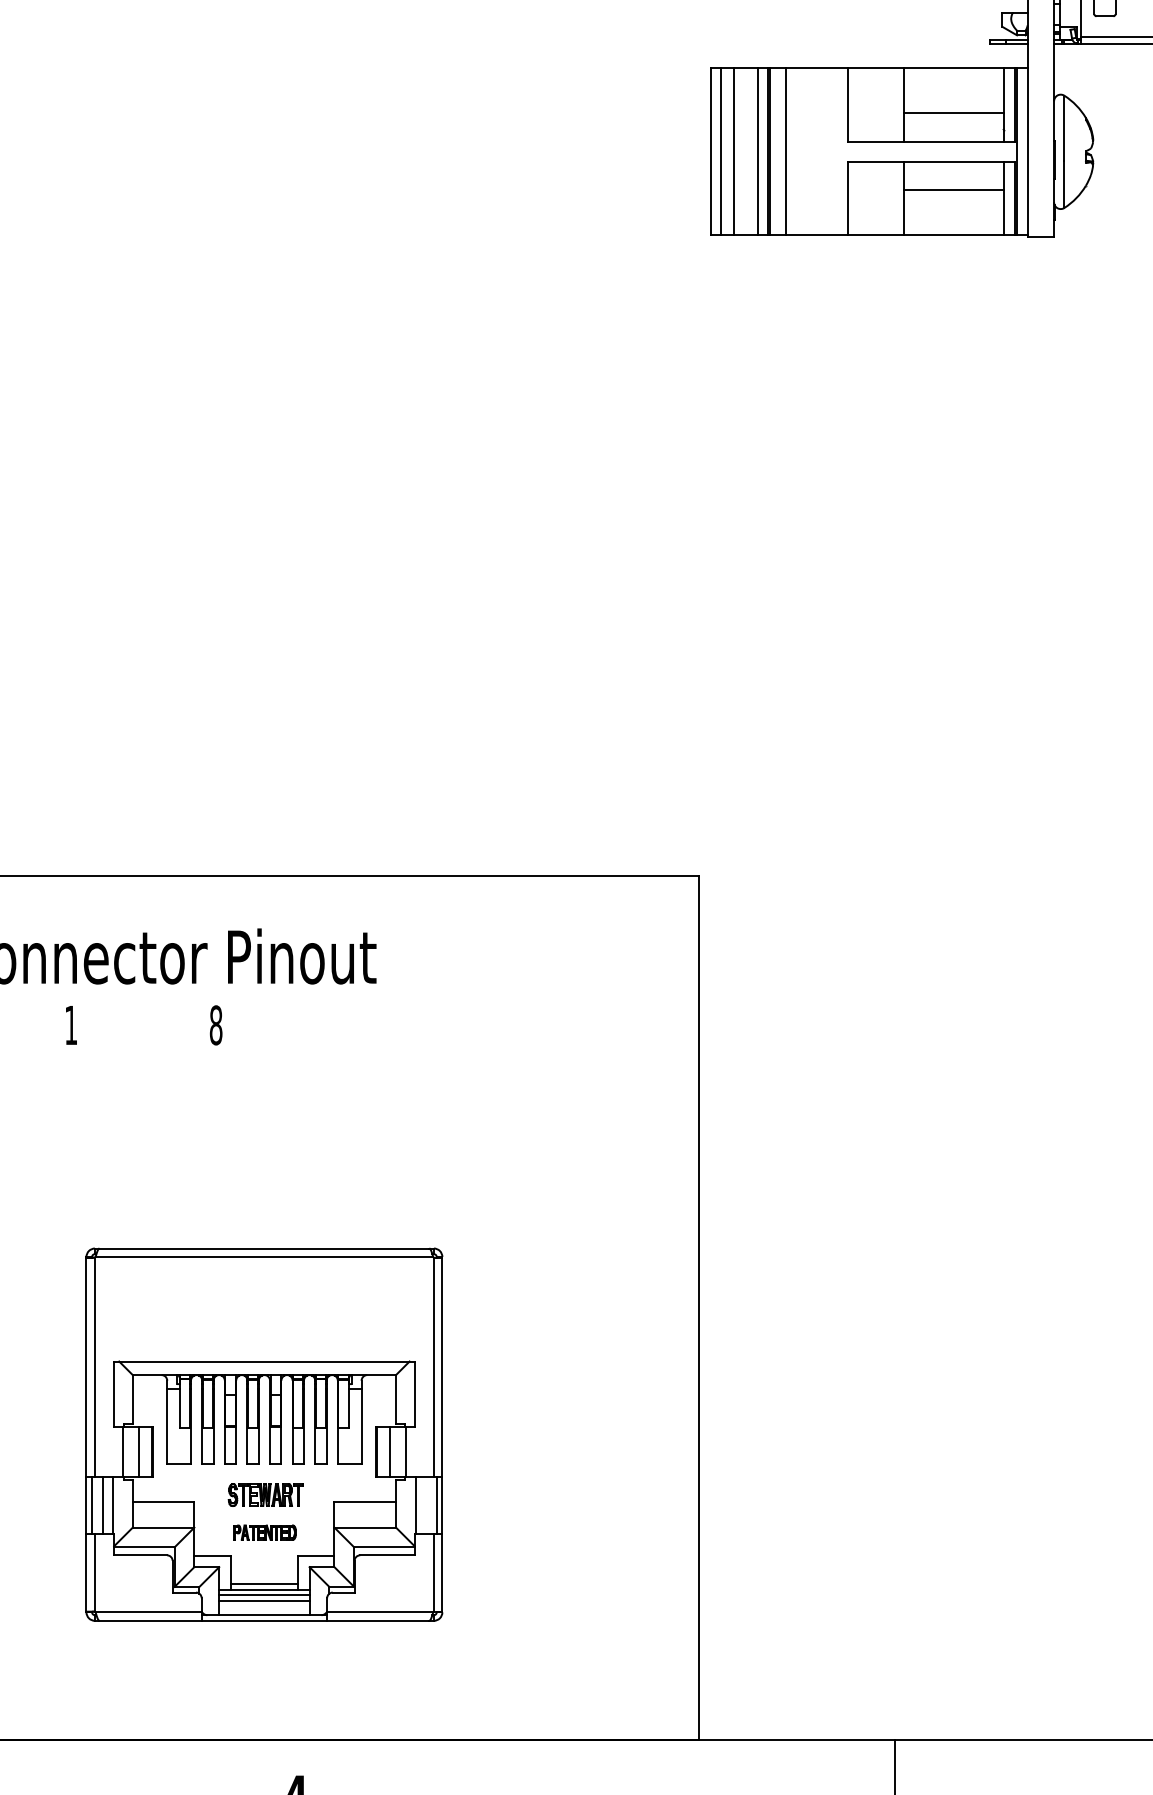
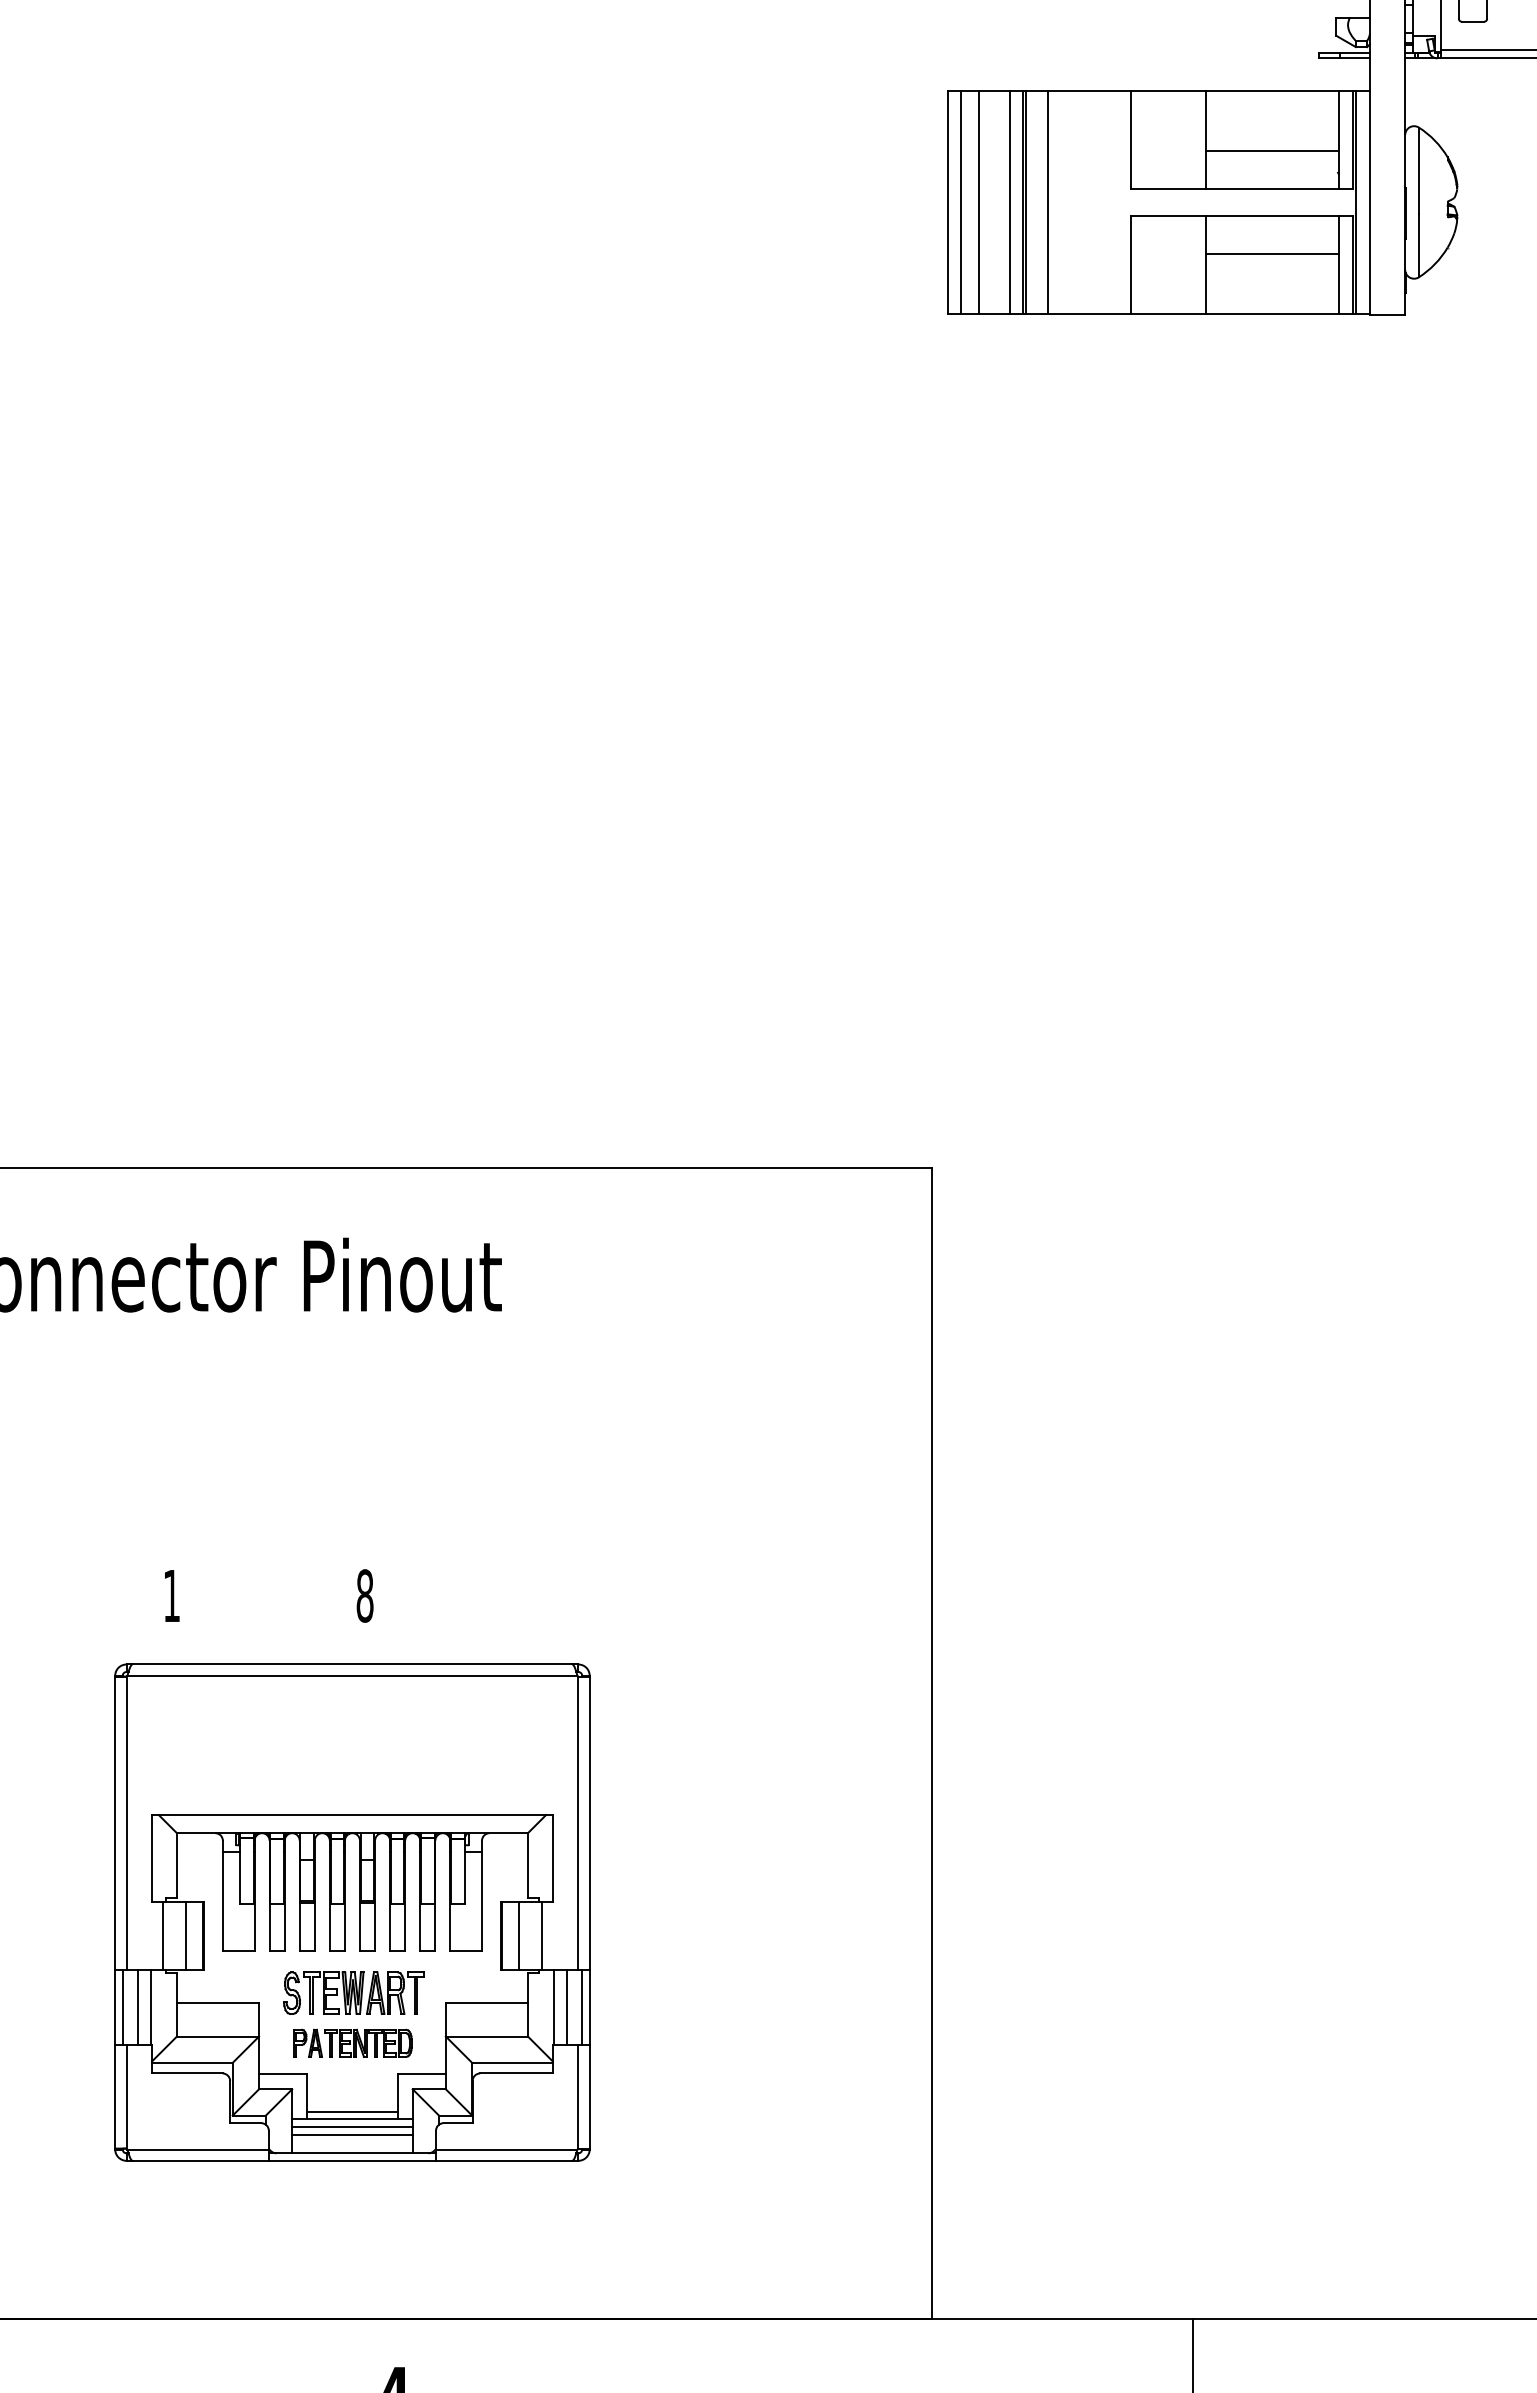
text: (144, 1025) -> (269, 1595), moved
part: (265, 1494) -> (353, 1992), size x1.43
line: (425, 1505) -> (567, 2006), added
part: (264, 1532) -> (352, 2042), size x1.43

